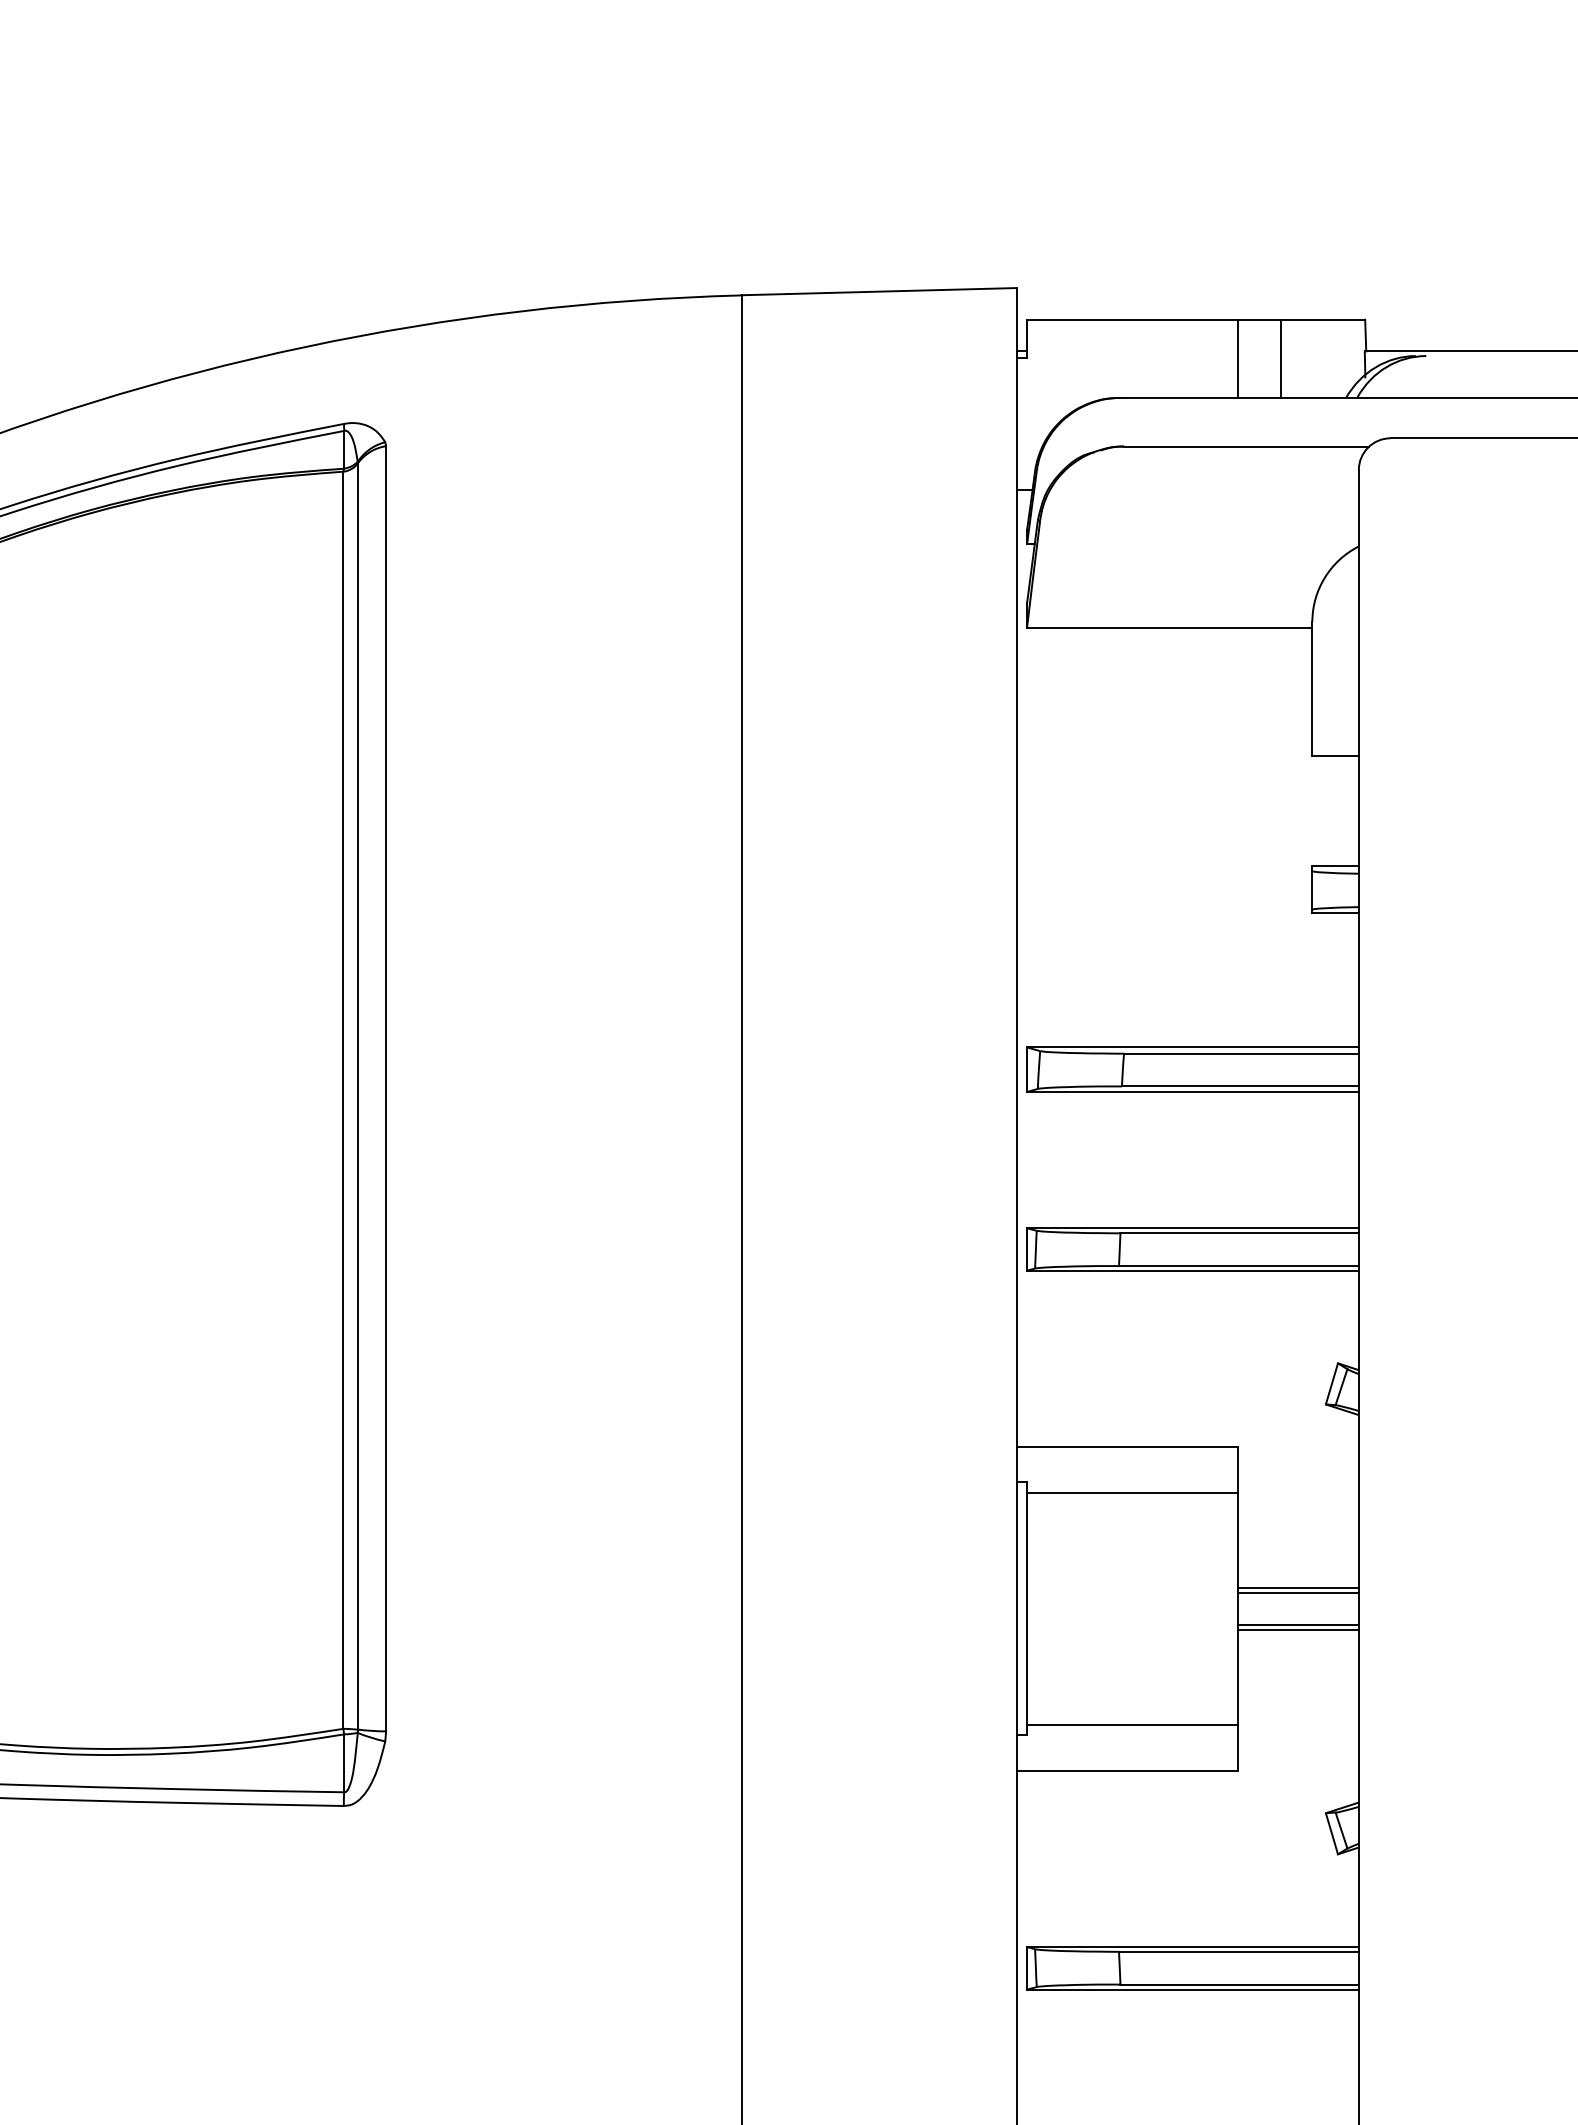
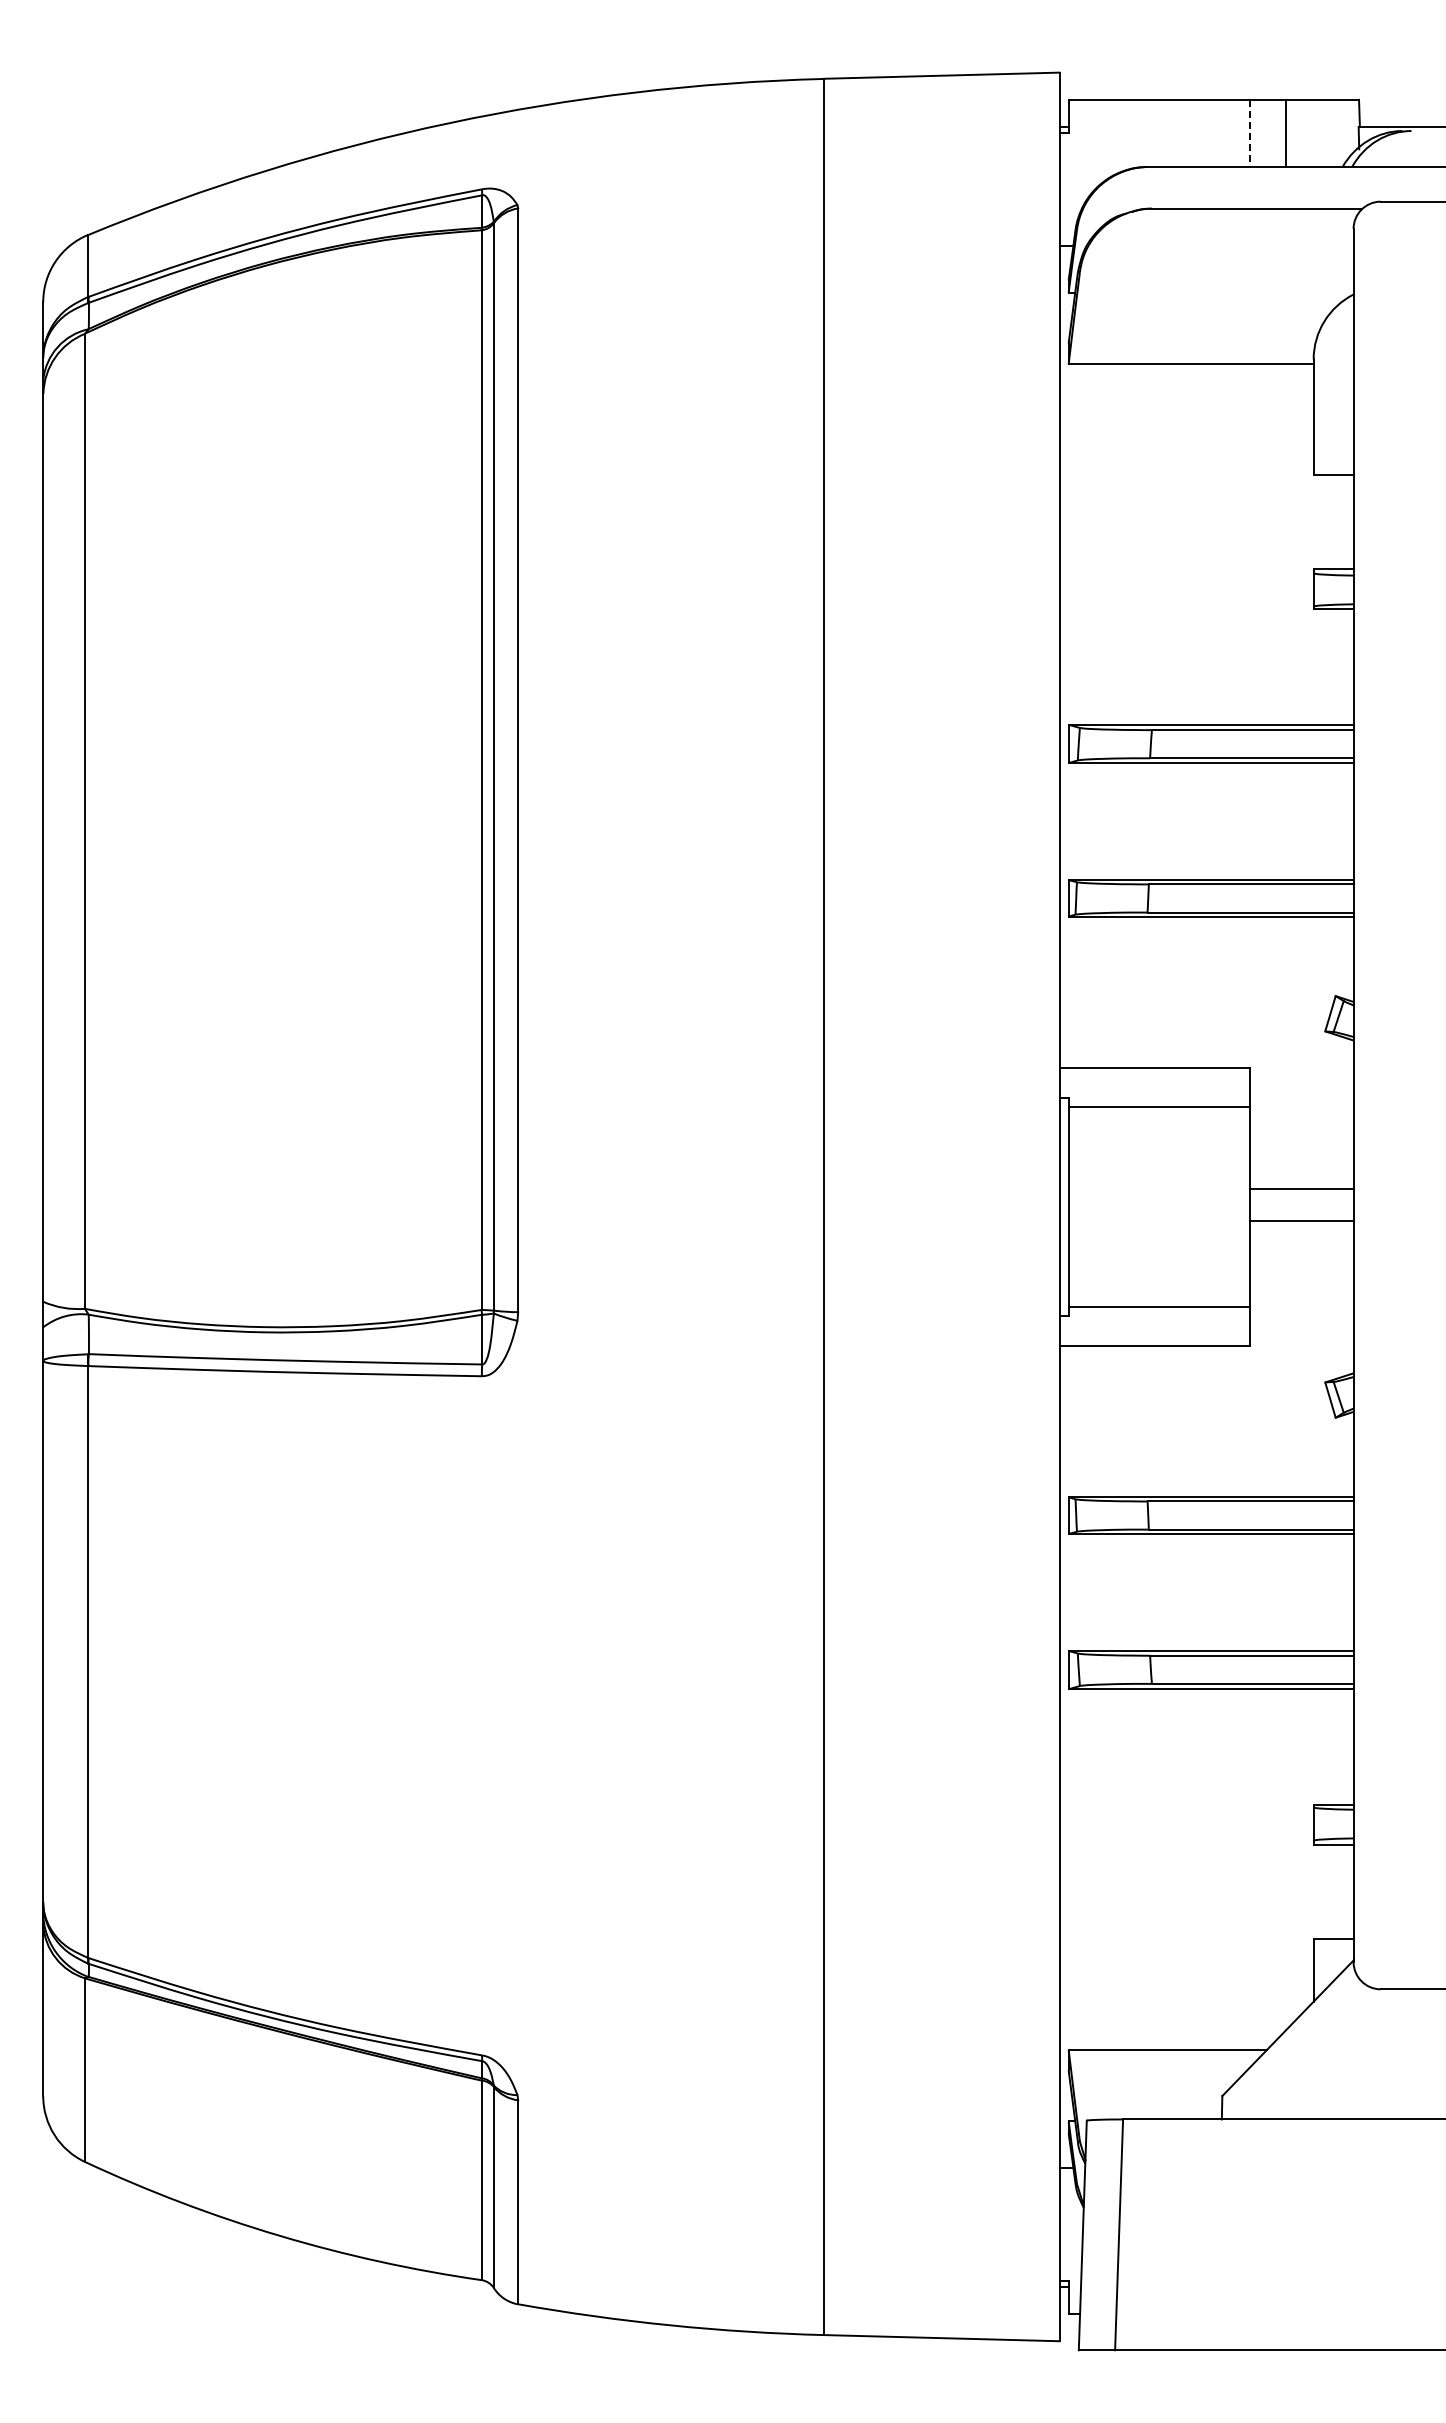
line: (1238, 358) -> (1250, 133), solid -> dashed
line: (1298, 1592) -> (1301, 1192), removed
line: (1298, 1629) -> (1301, 1224), removed

